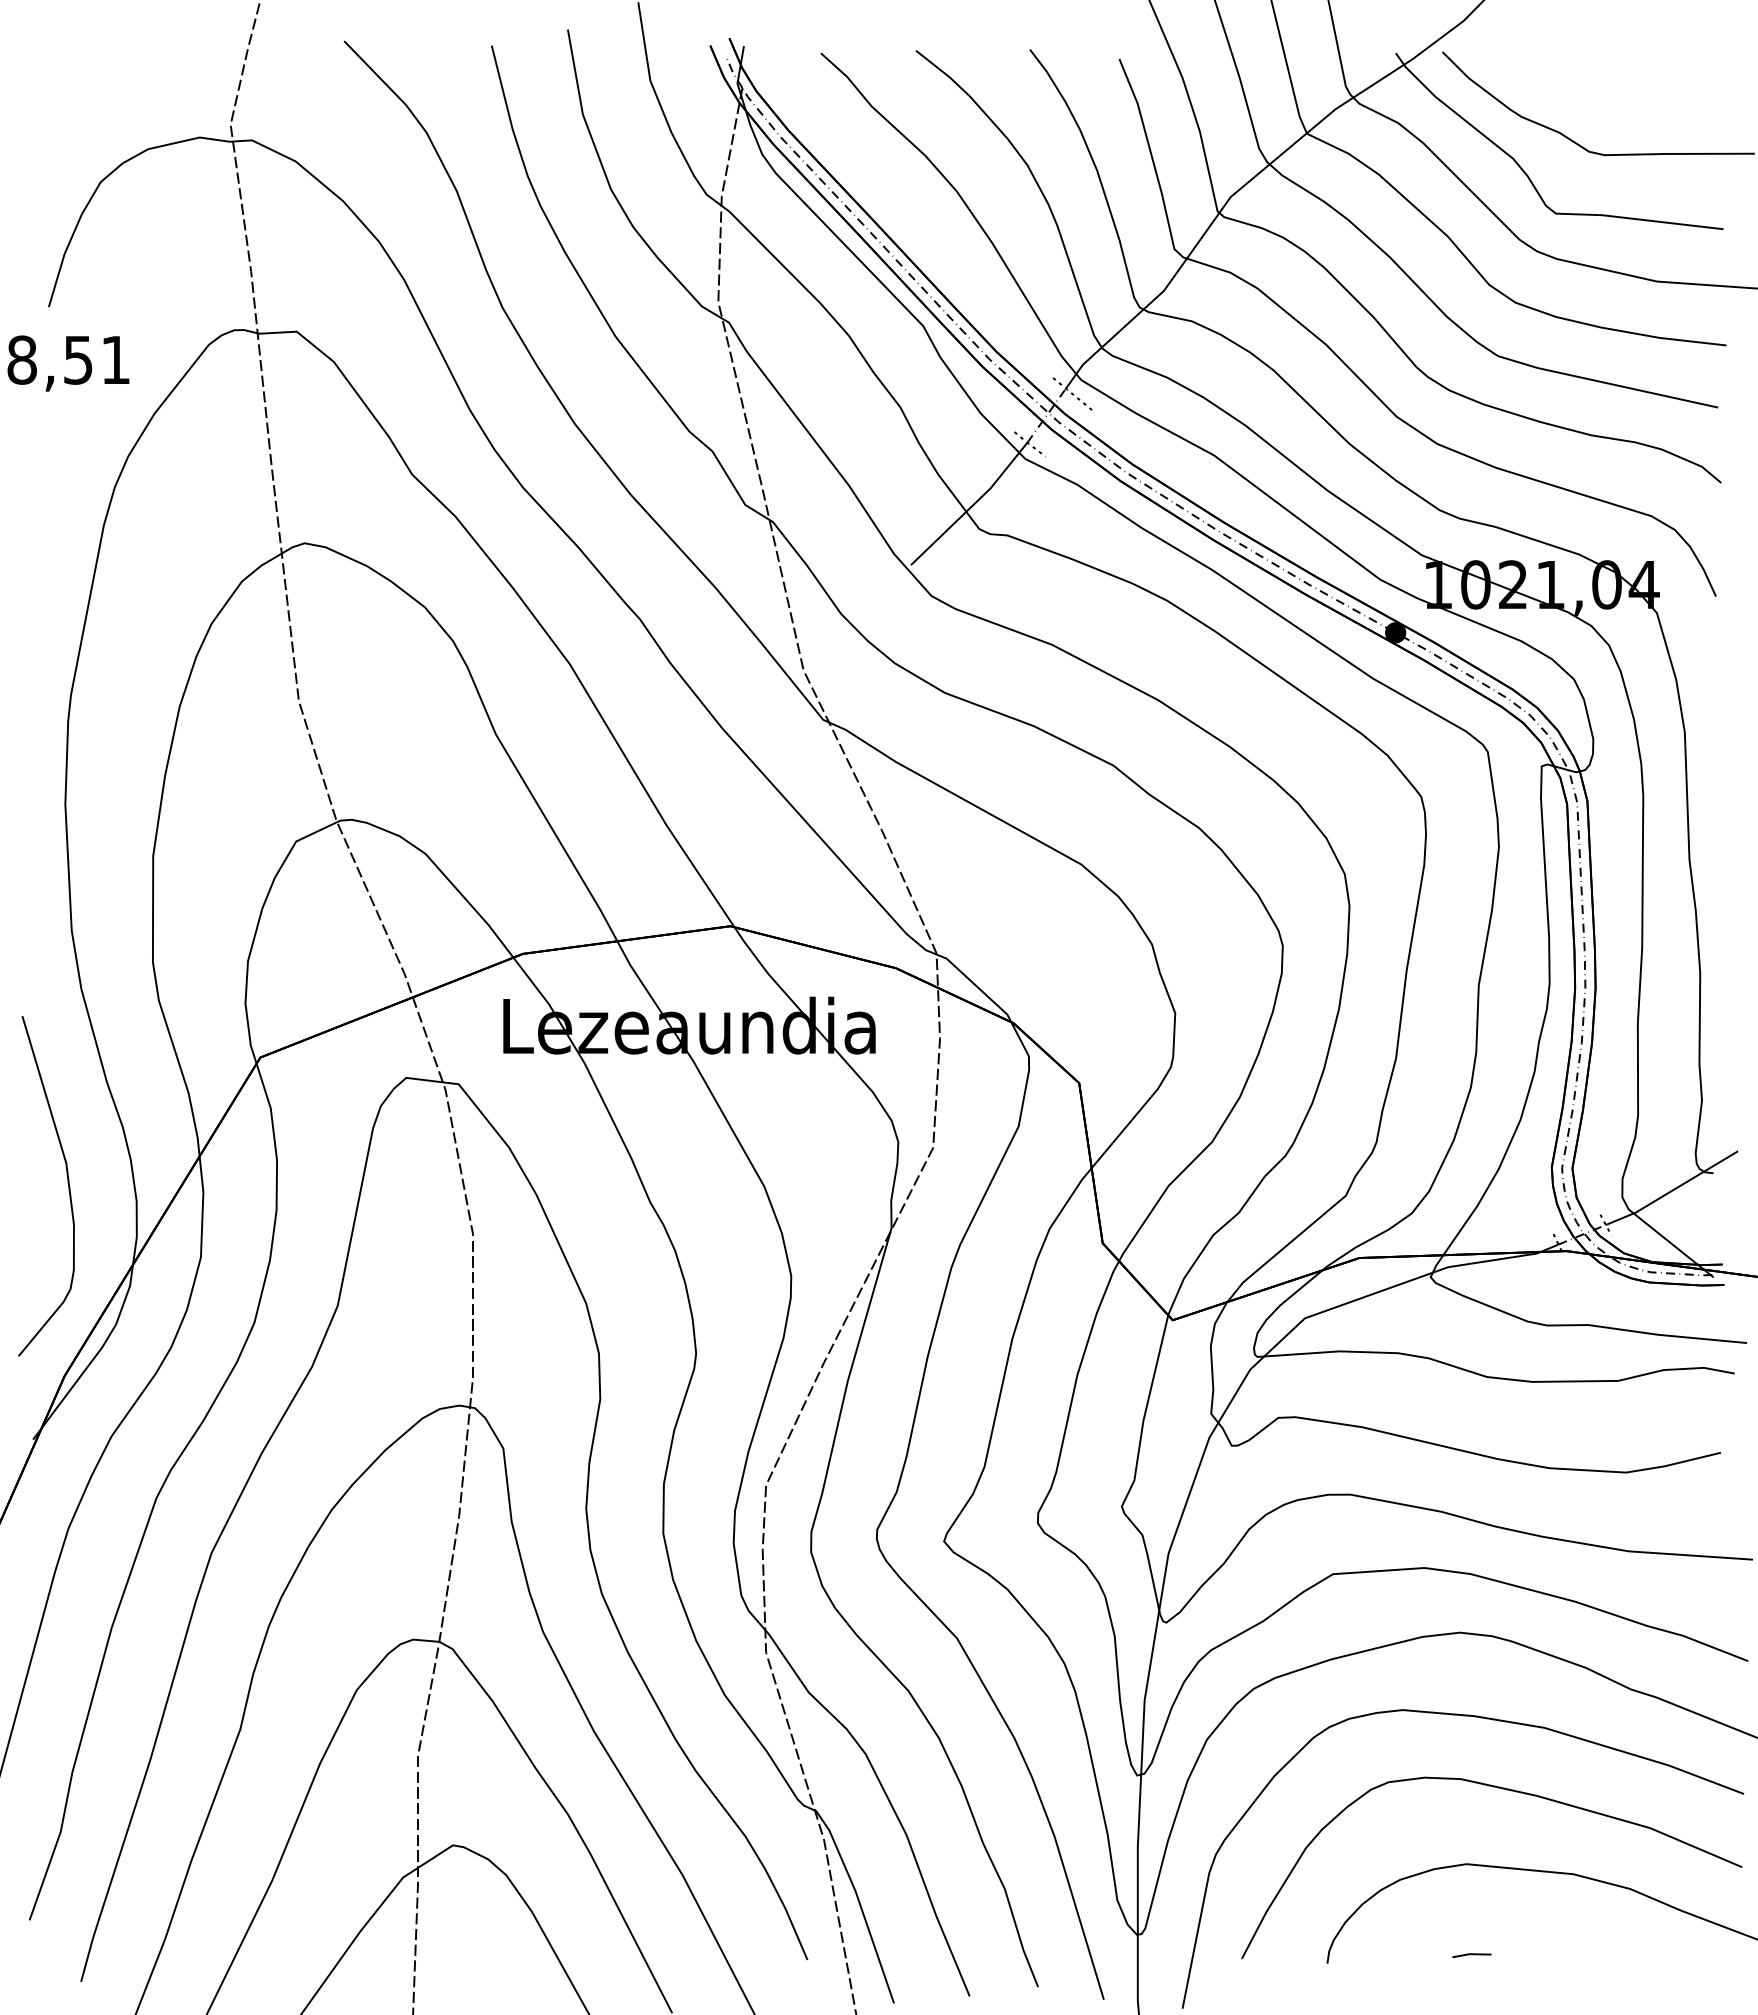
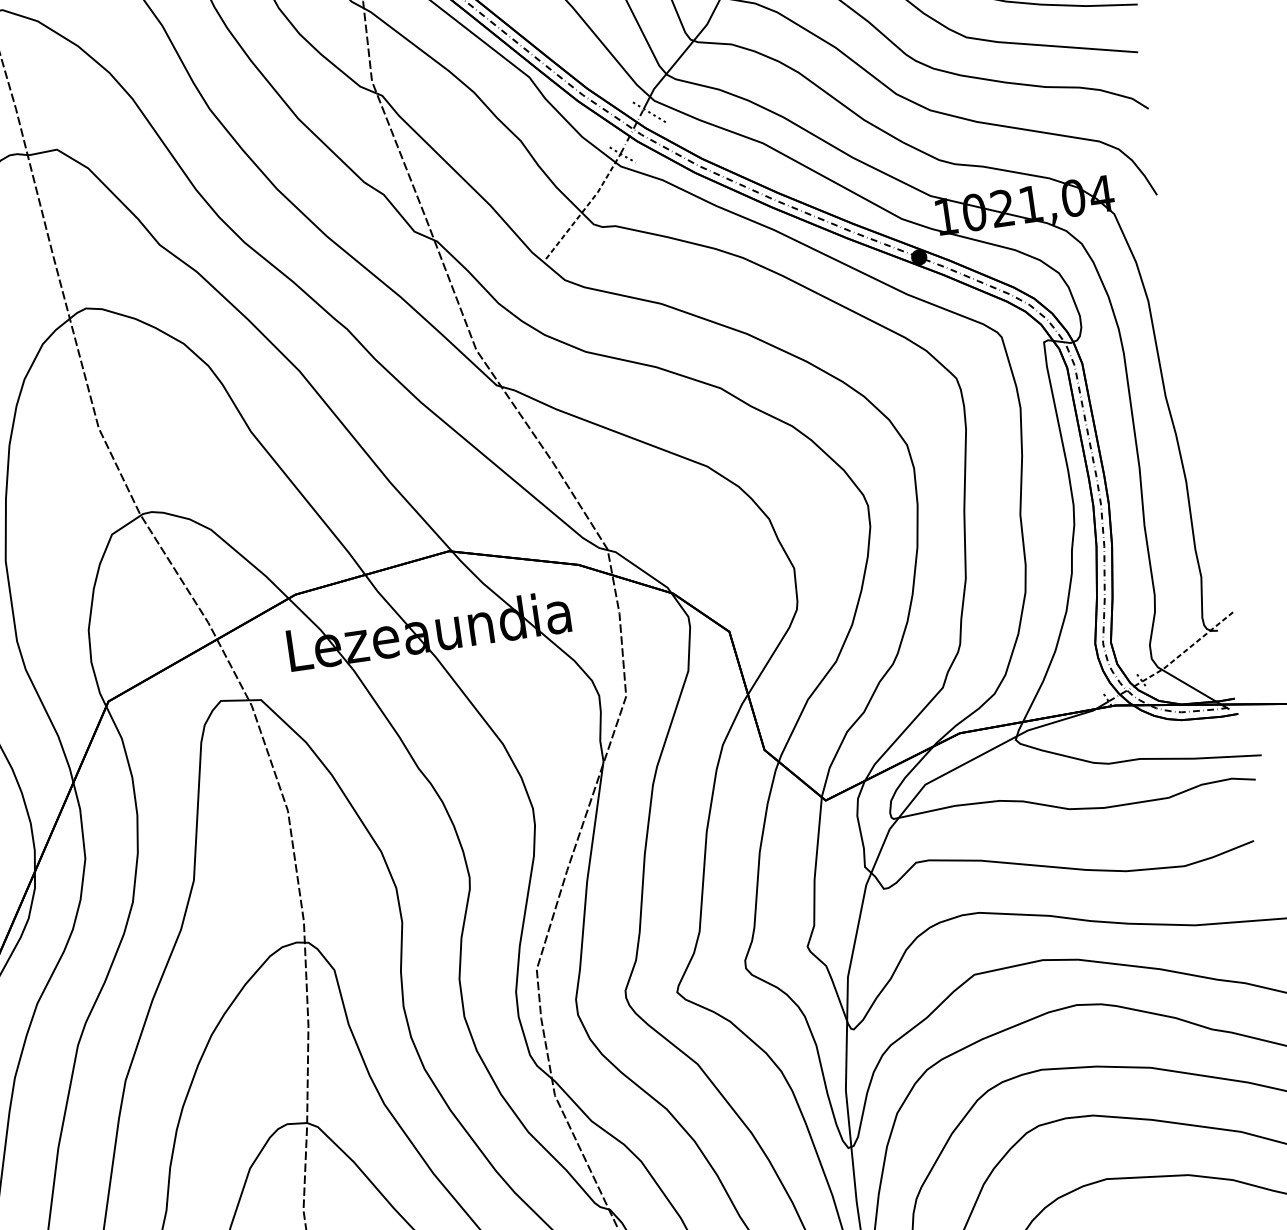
line: (972, 505) -> (585, 207), solid -> dashed
line: (1672, 1190) -> (1188, 648), solid -> dashed

